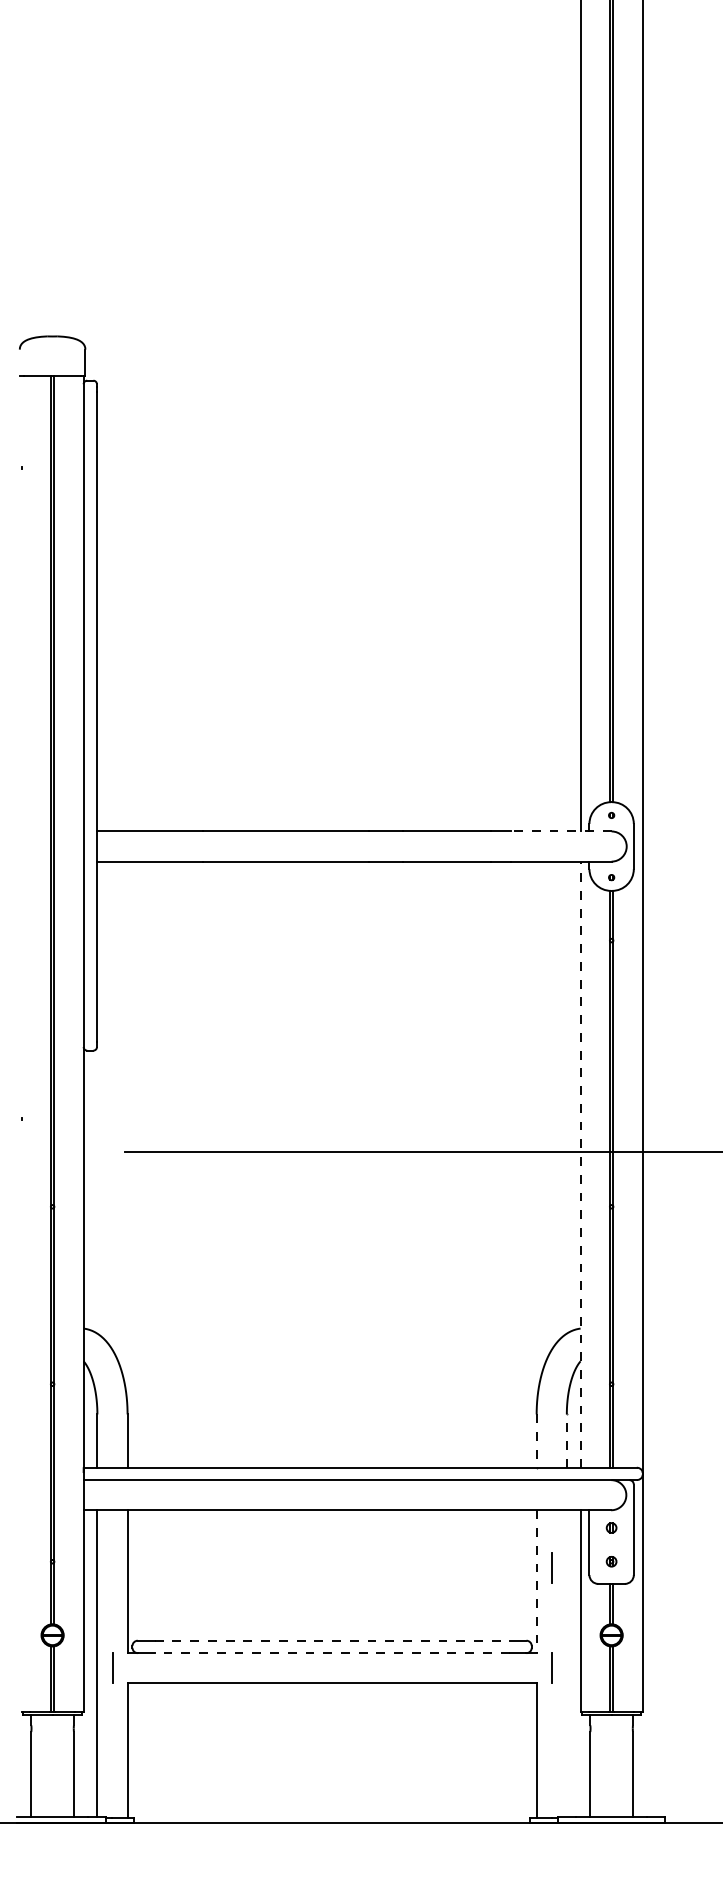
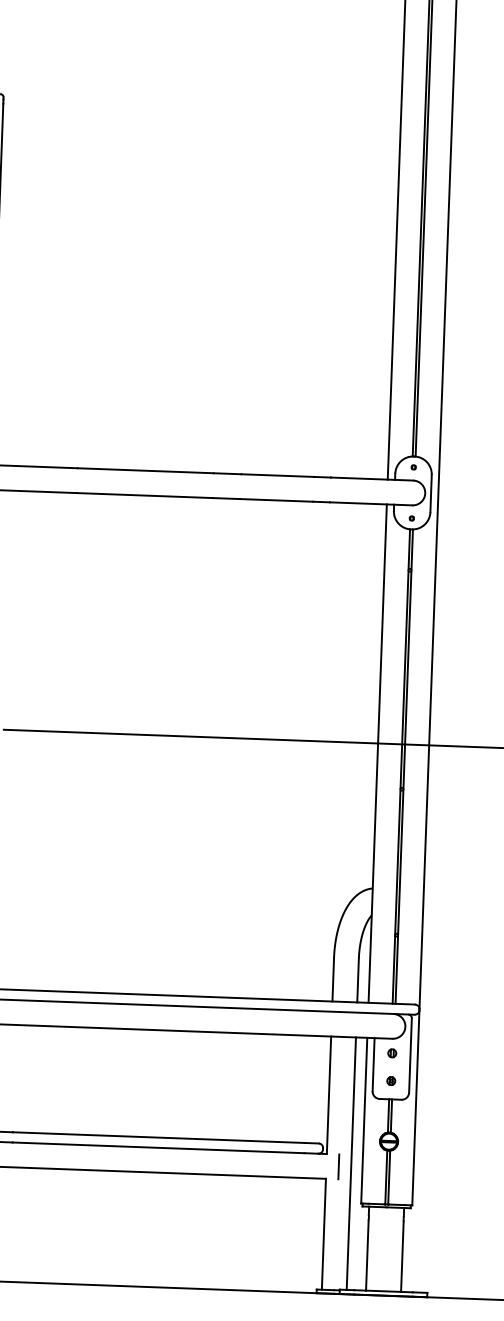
line: (561, 831) -> (372, 479), dashed -> solid
line: (580, 1164) -> (377, 753), dashed -> solid
line: (536, 1441) -> (333, 979), dashed -> solid
line: (566, 1441) -> (357, 980), dashed -> solid
line: (551, 1567) -> (341, 1084), removed
line: (536, 1582) -> (328, 1095), dashed -> solid
line: (332, 1640) -> (159, 1137), dashed -> solid
line: (331, 1653) -> (158, 1148), dashed -> solid
line: (566, 1663) -> (351, 1163), added

